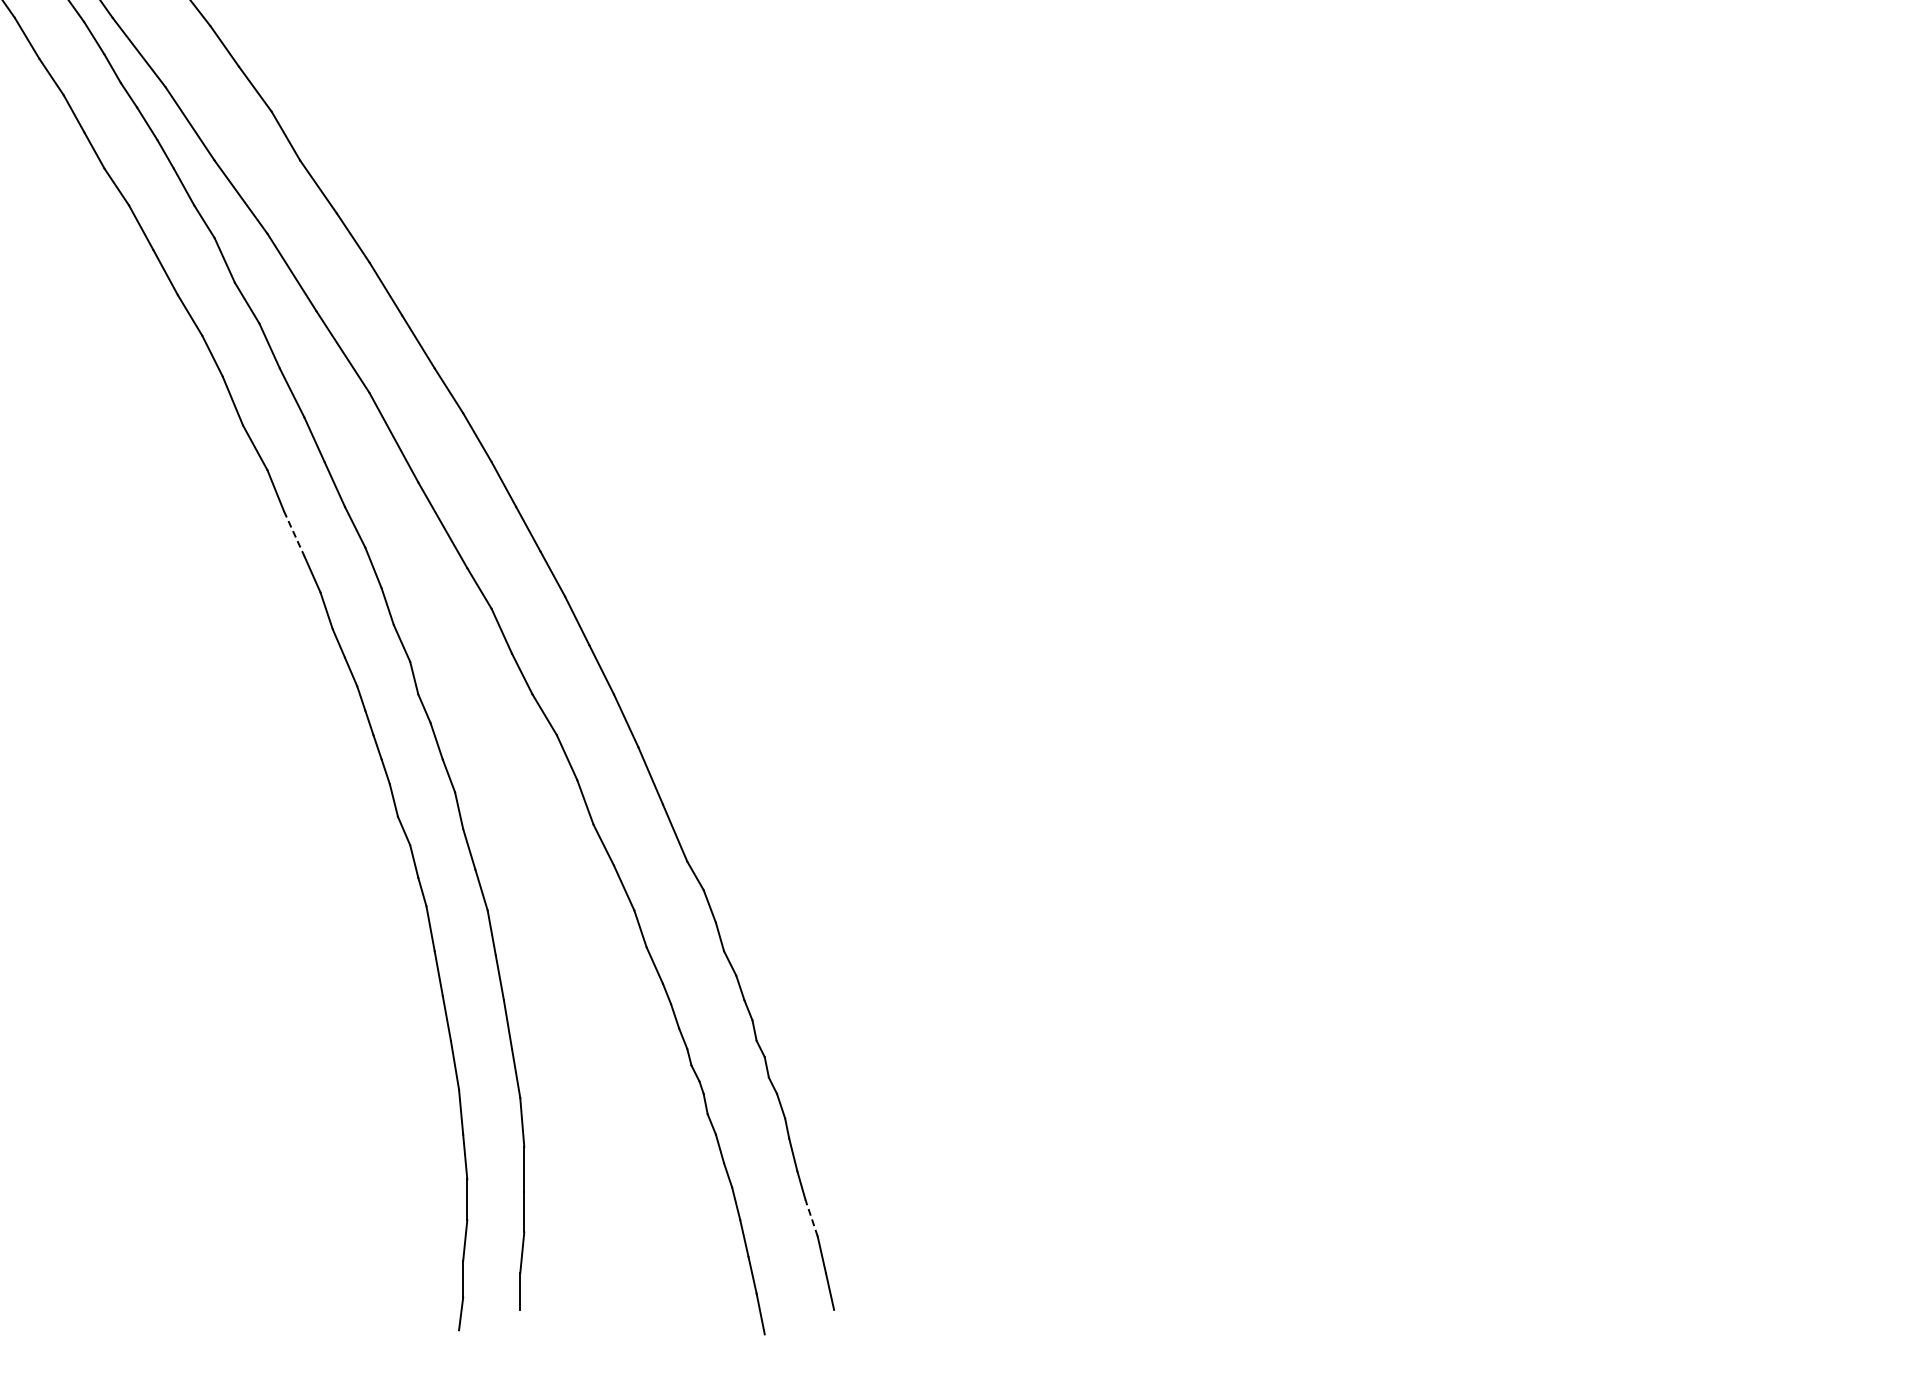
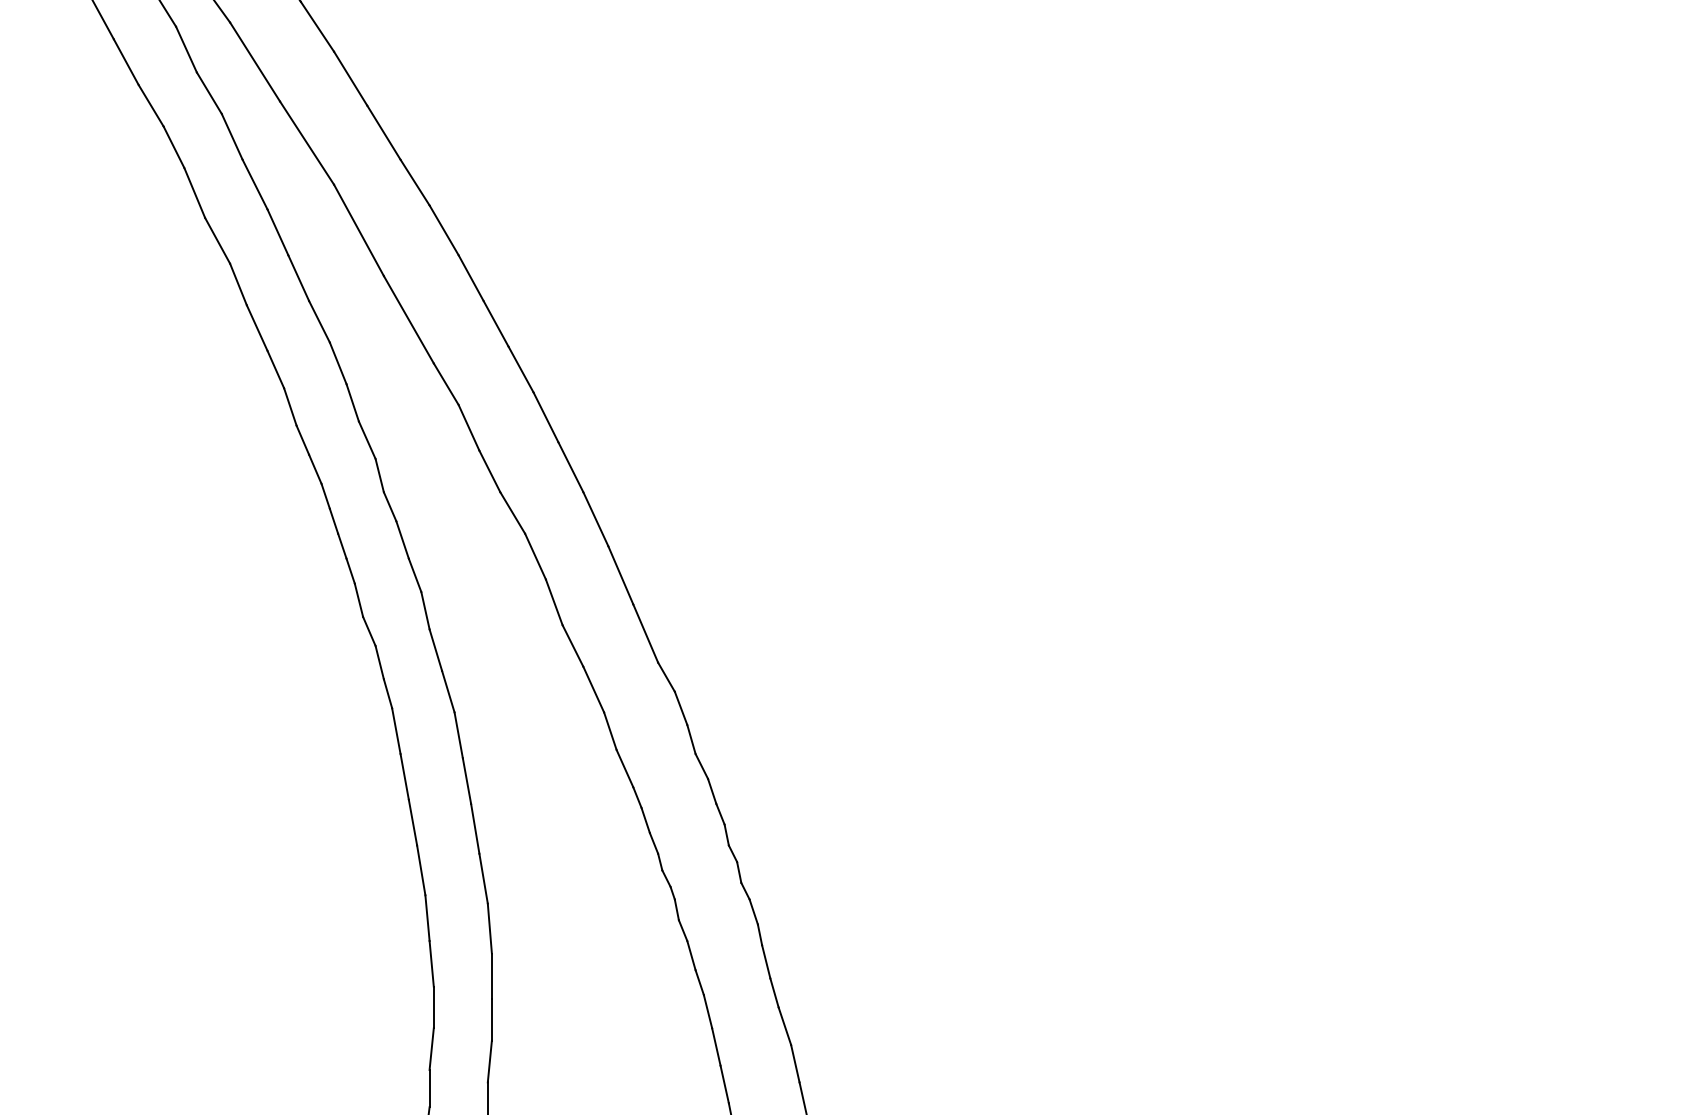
line: (294, 533) -> (257, 328), dashed -> solid
line: (811, 1217) -> (784, 1025), dashed -> solid

